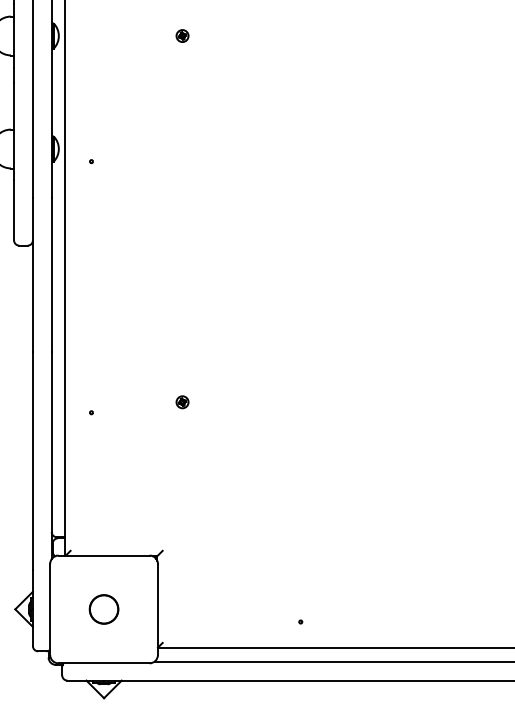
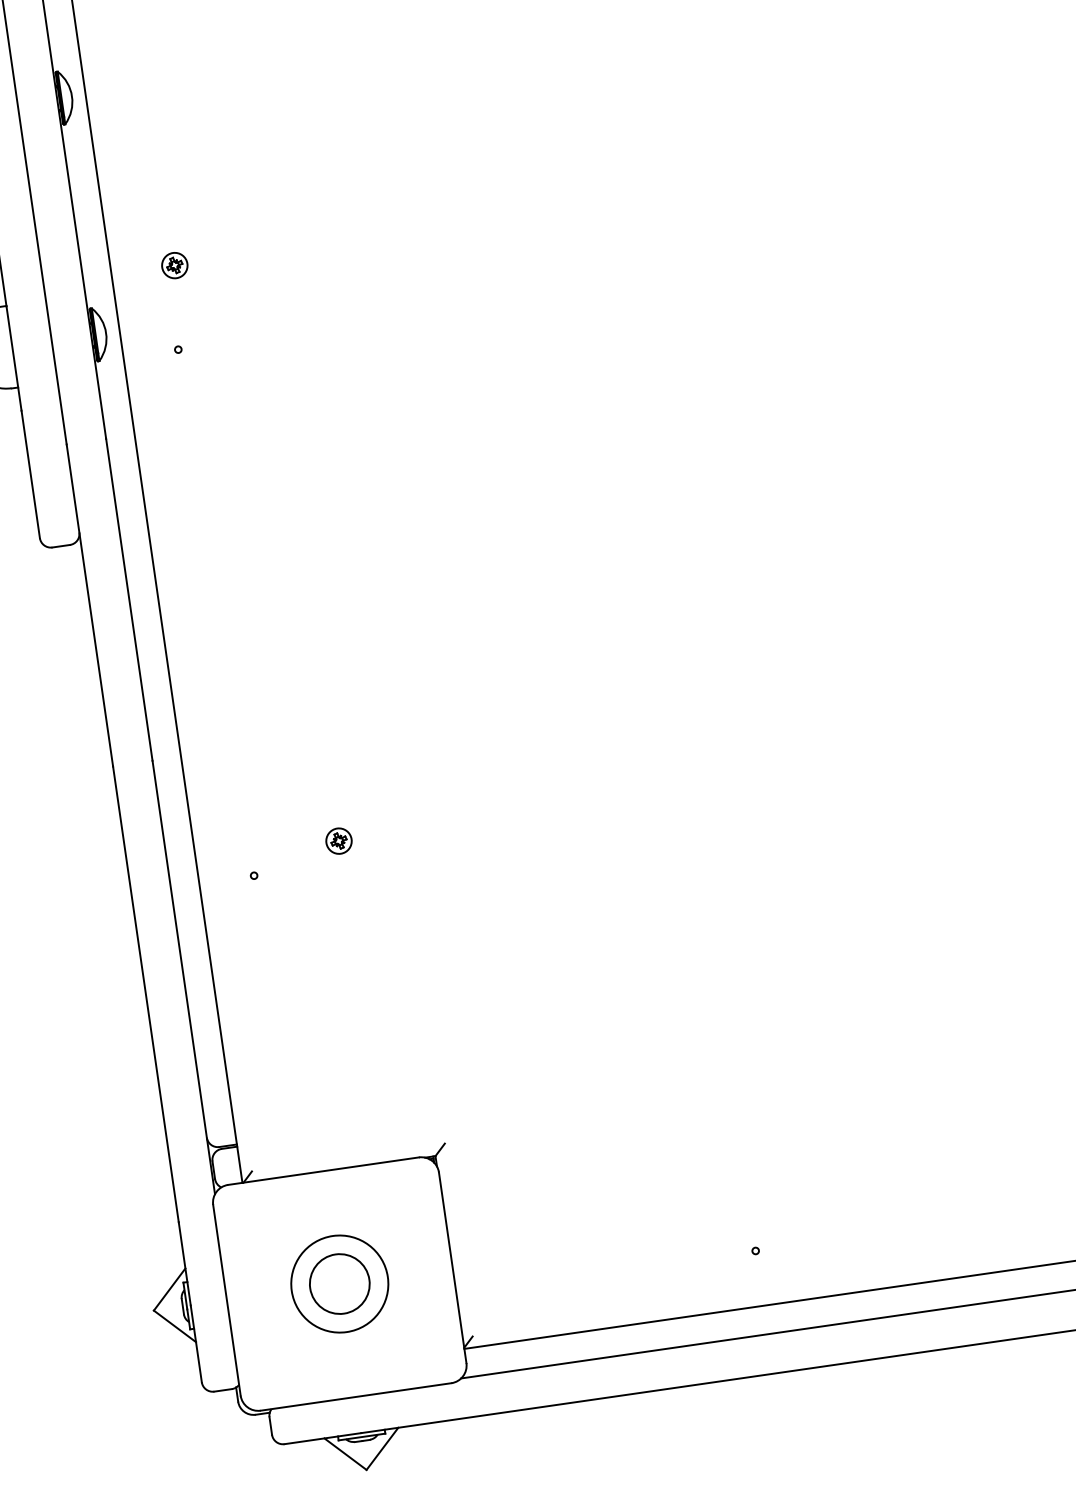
part: (182, 35) -> (174, 264), moved
part: (182, 402) -> (338, 841), moved
circle: (103, 609) -> (338, 1284), size x1.6

